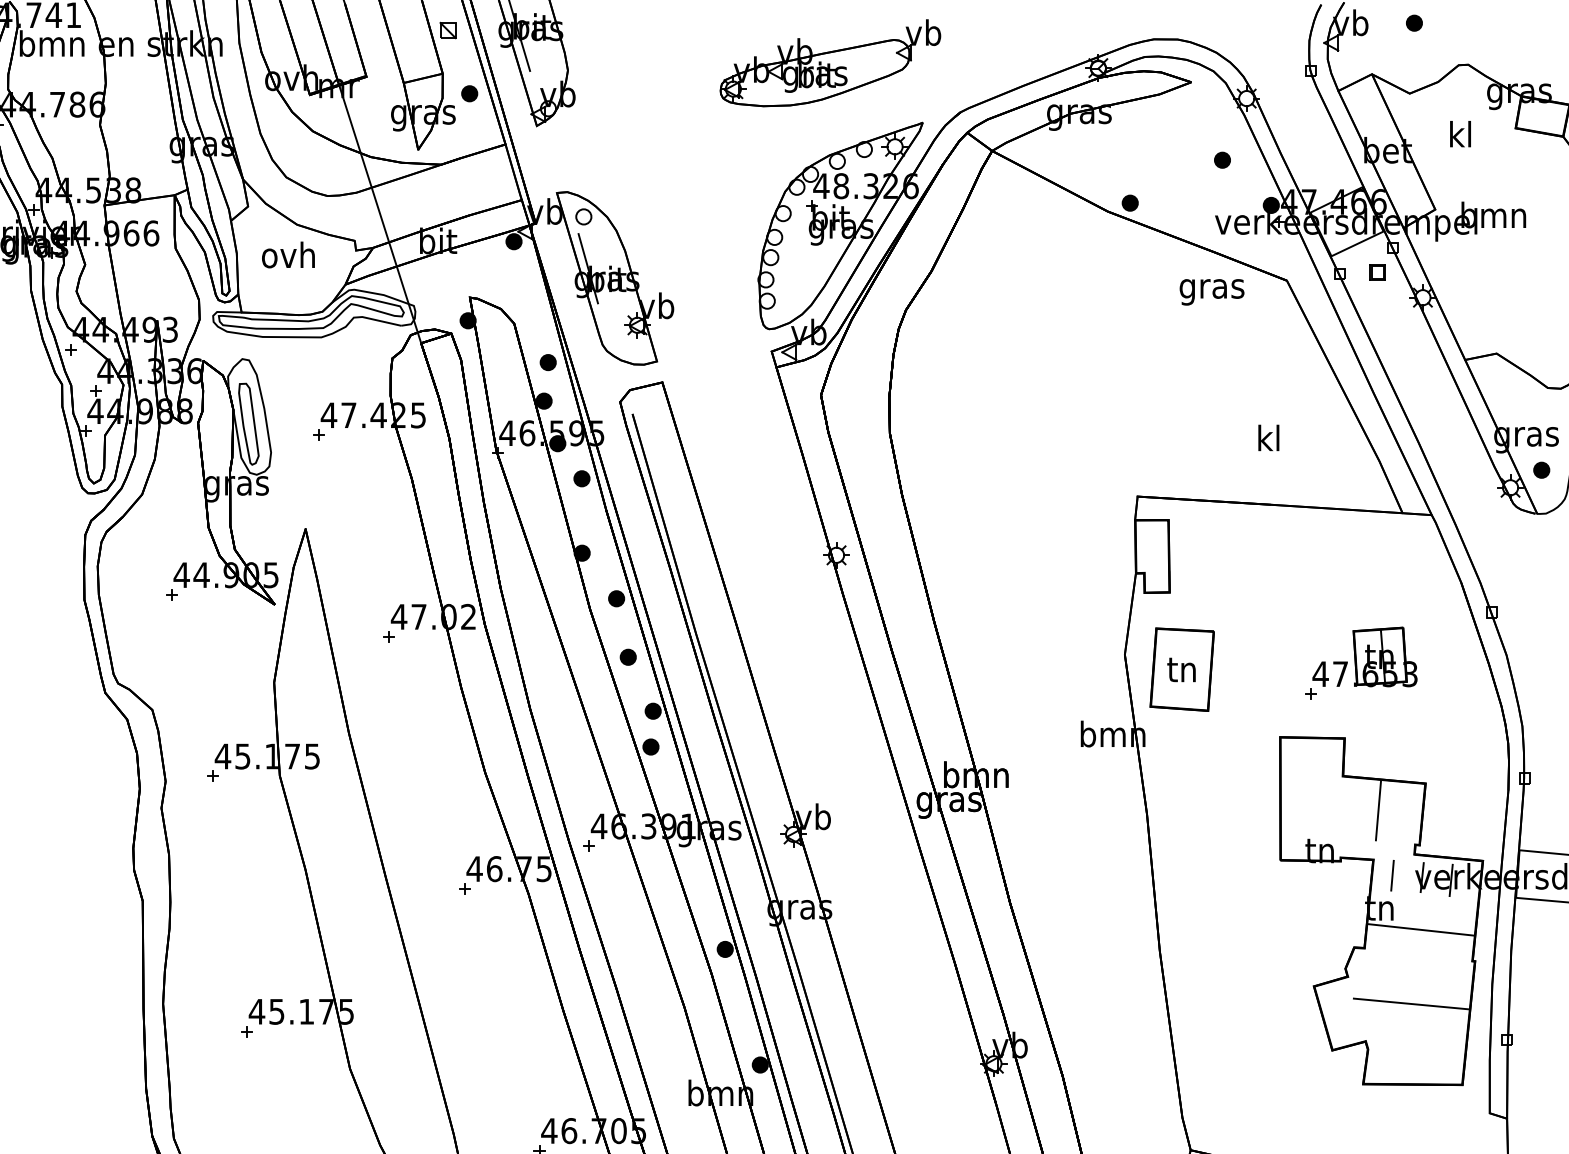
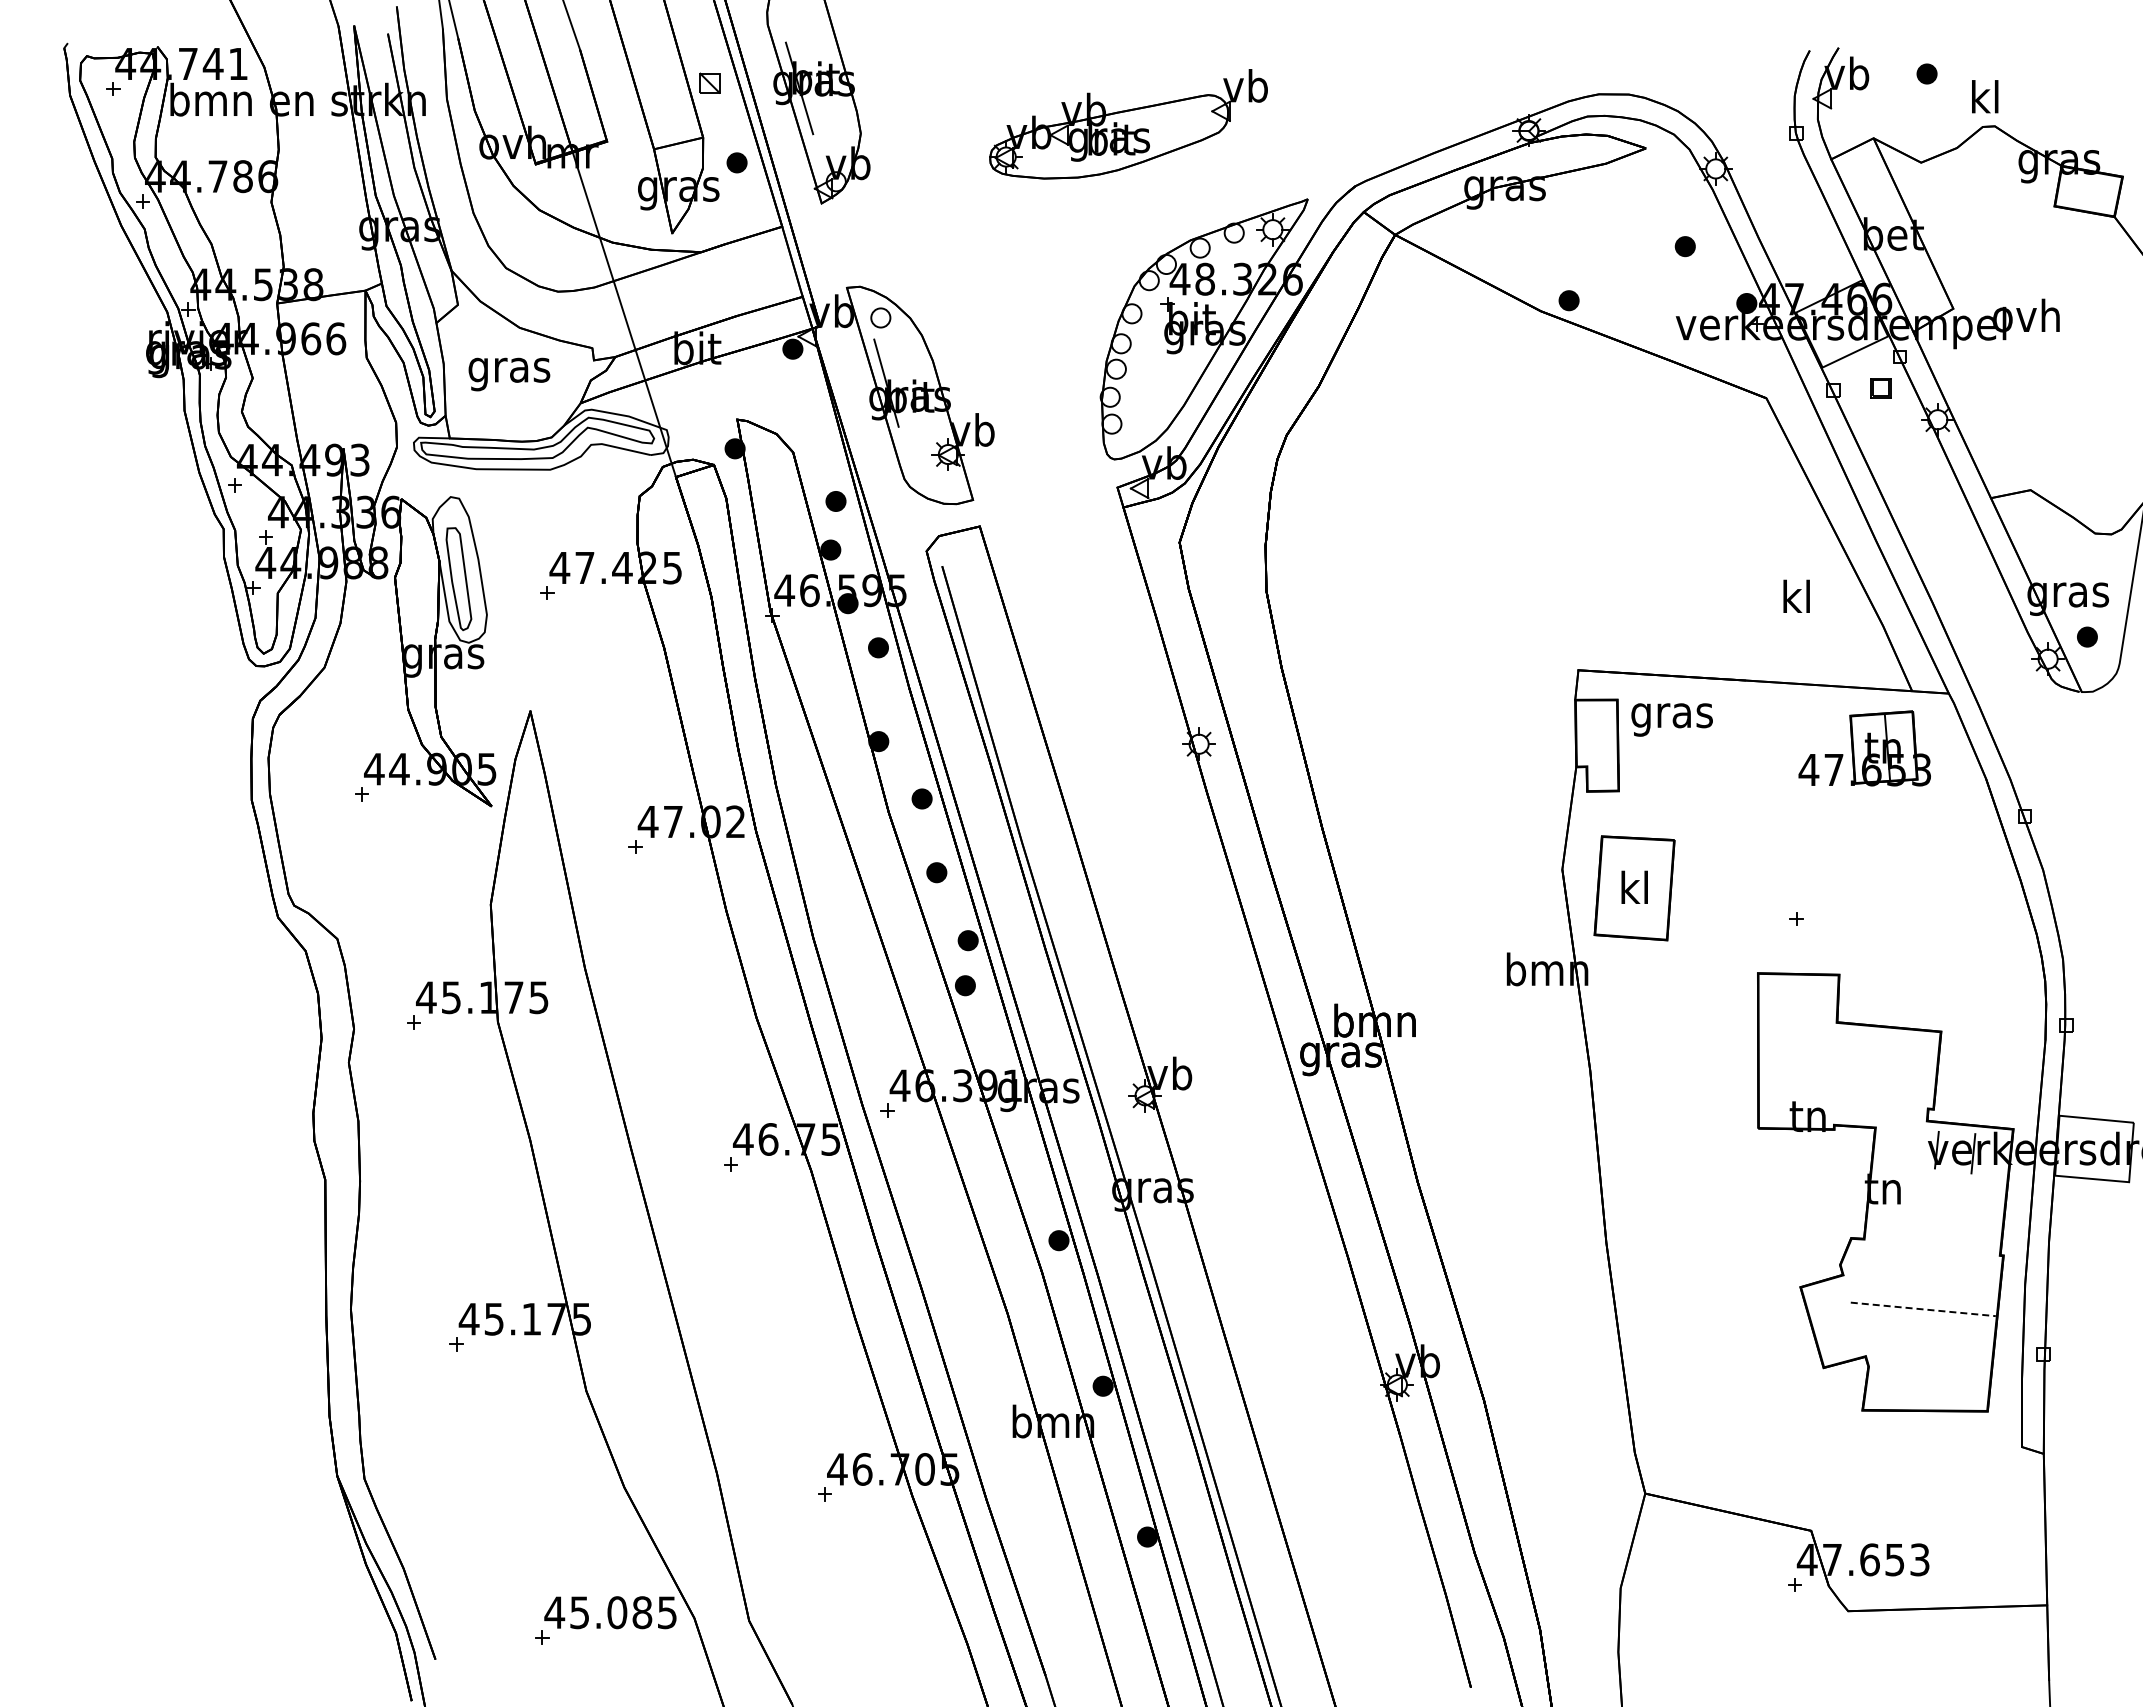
part: (830, 63) -> (1128, 124), moved
text: (1460, 133) -> (1985, 96), moved
text: (1493, 214) -> (2026, 315), bmn -> ovh
text: (289, 258) -> (509, 370), ovh -> gras
text: (1211, 291) -> (1671, 719), moved
text: (1268, 437) -> (1796, 595), moved
part: (1364, 657) -> (1864, 748), moved
text: (1181, 668) -> (1633, 886), tn -> kl
line: (1378, 810) -> (1881, 1065), removed
line: (1392, 875) -> (1899, 1147), removed
line: (1421, 929) -> (1935, 1215), removed
line: (1411, 1004) -> (1923, 1309), solid -> dashed

